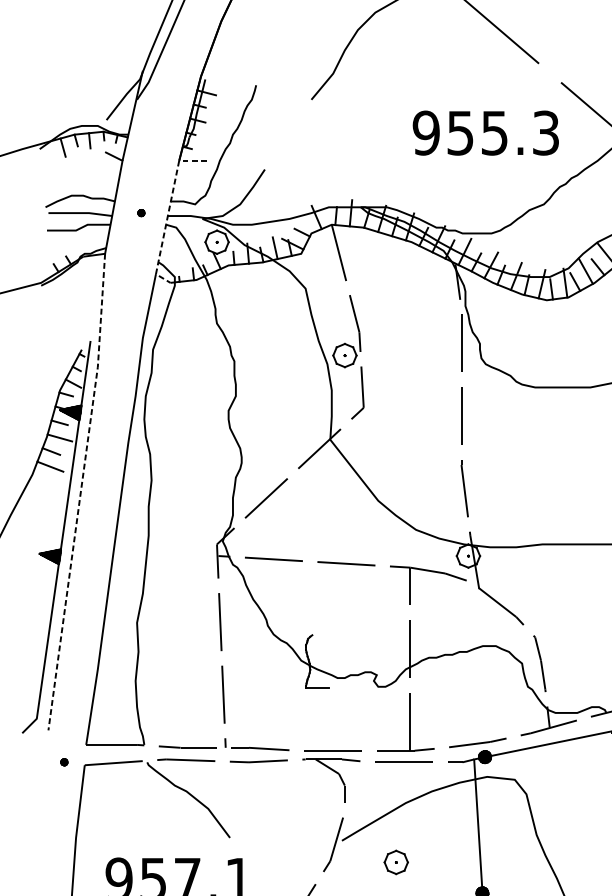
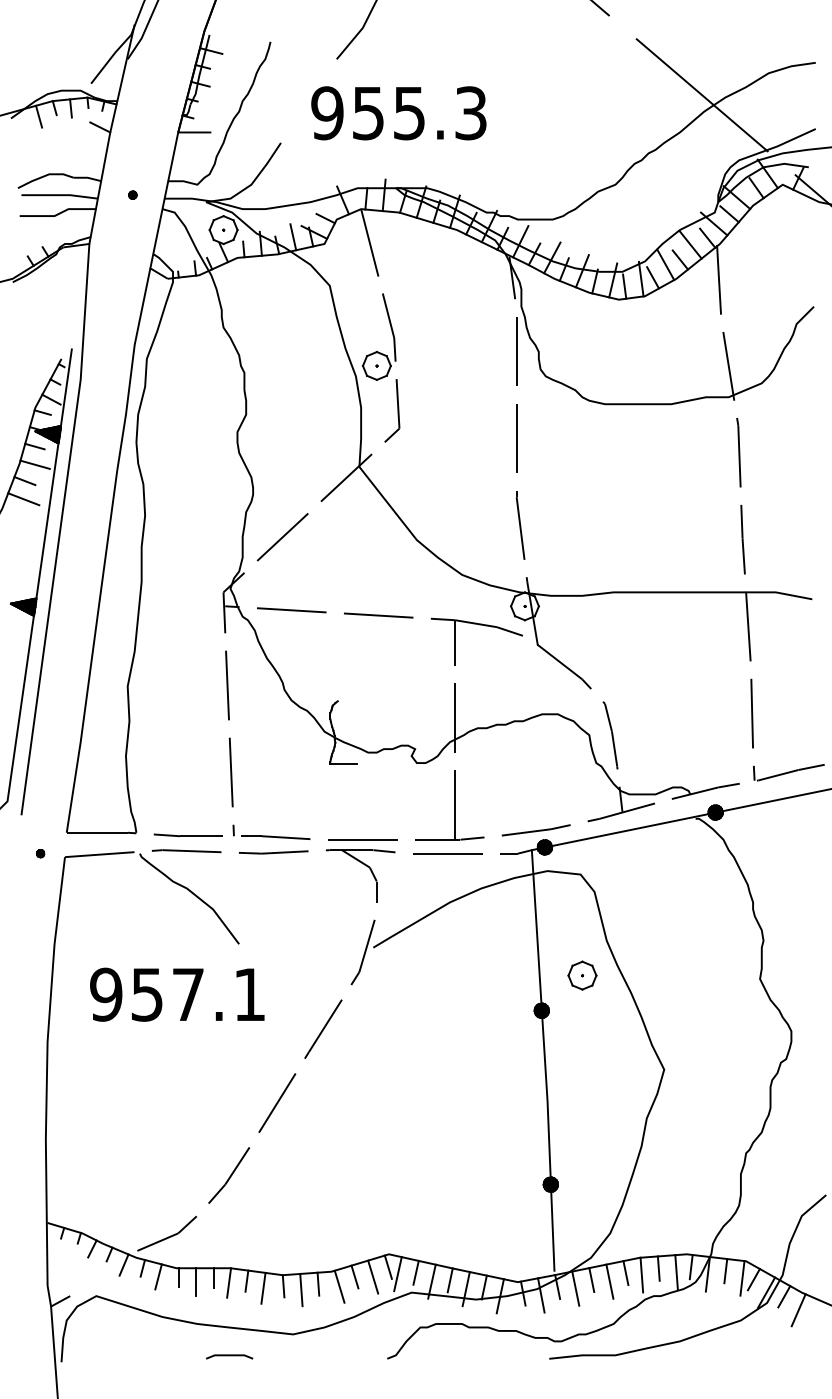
text: (485, 133) -> (398, 113), moved
line: (168, 212) -> (165, 194), dashed -> solid
line: (81, 491) -> (60, 529), dashed -> solid
part: (396, 862) -> (582, 975), moved

